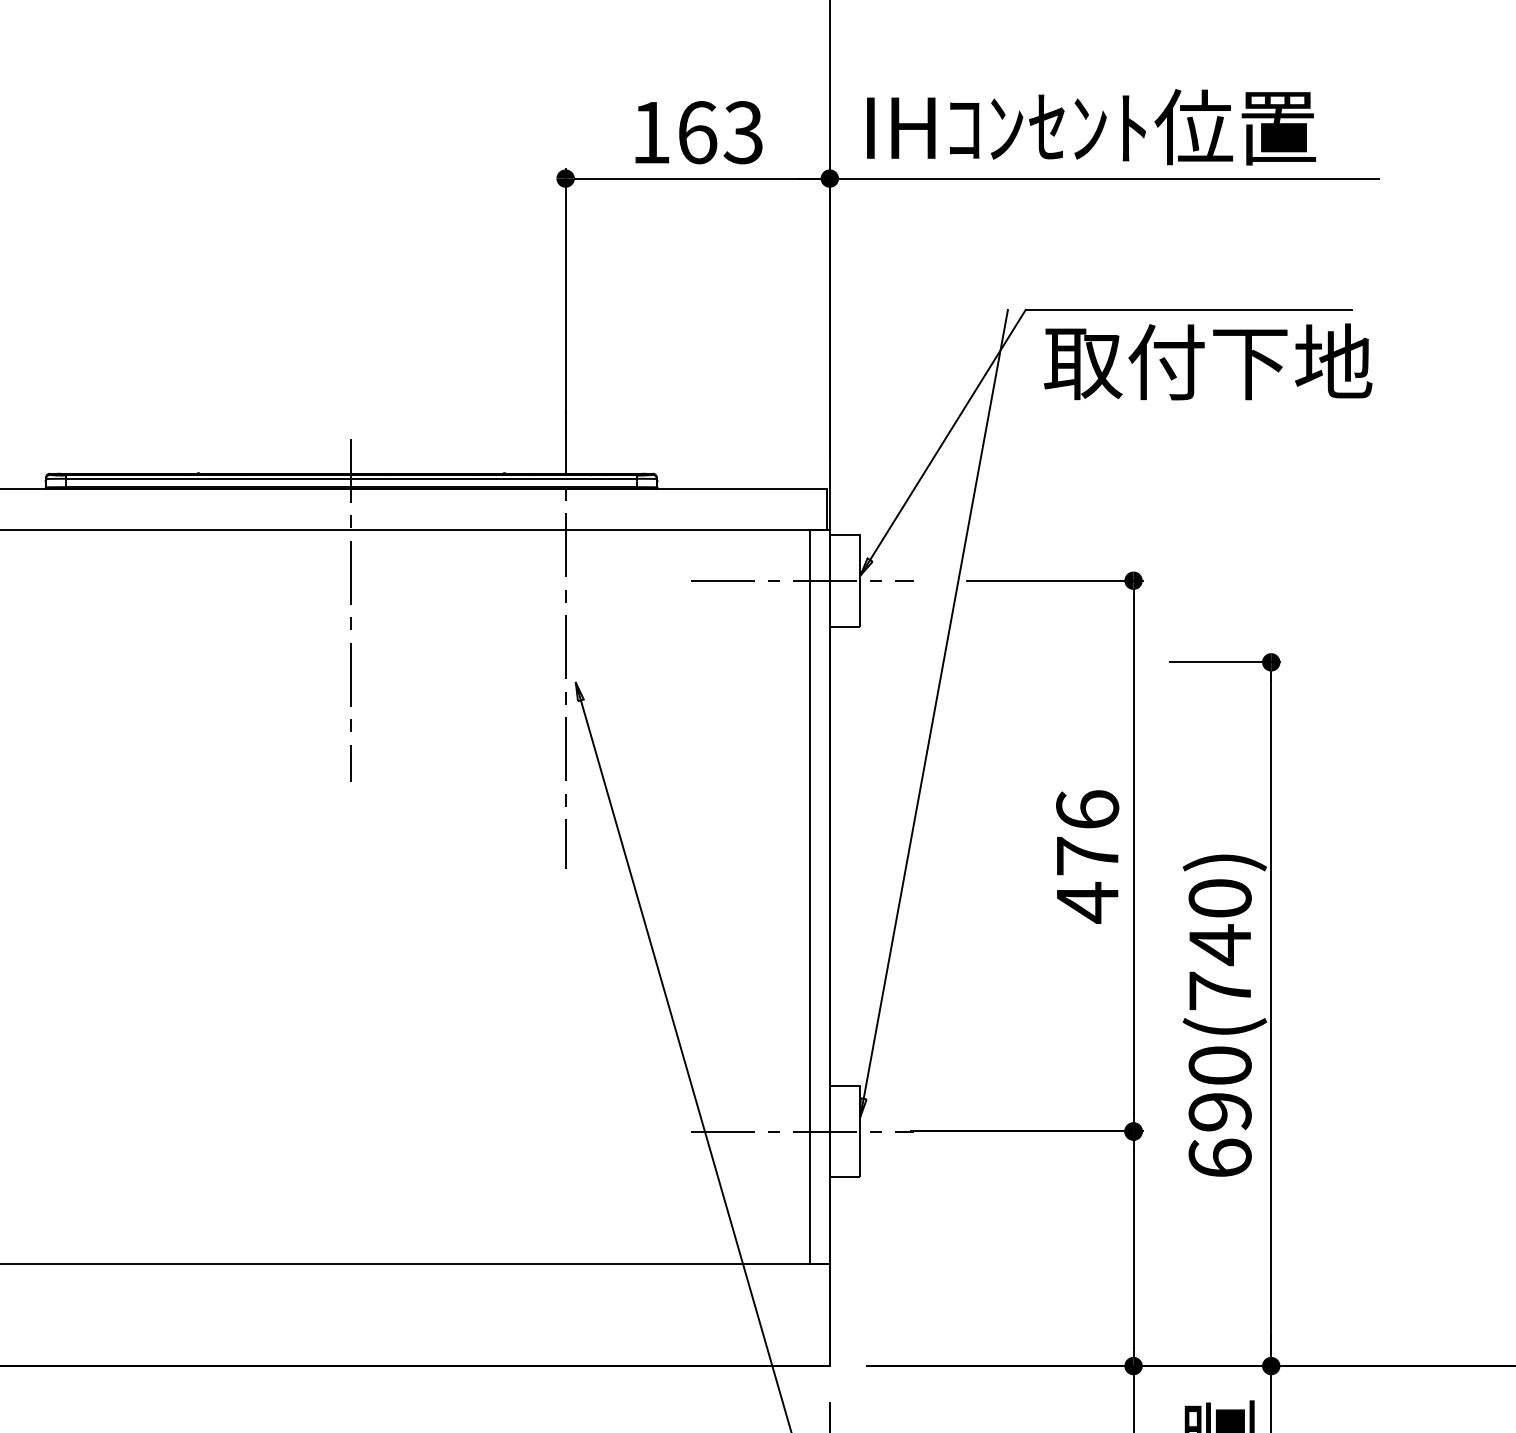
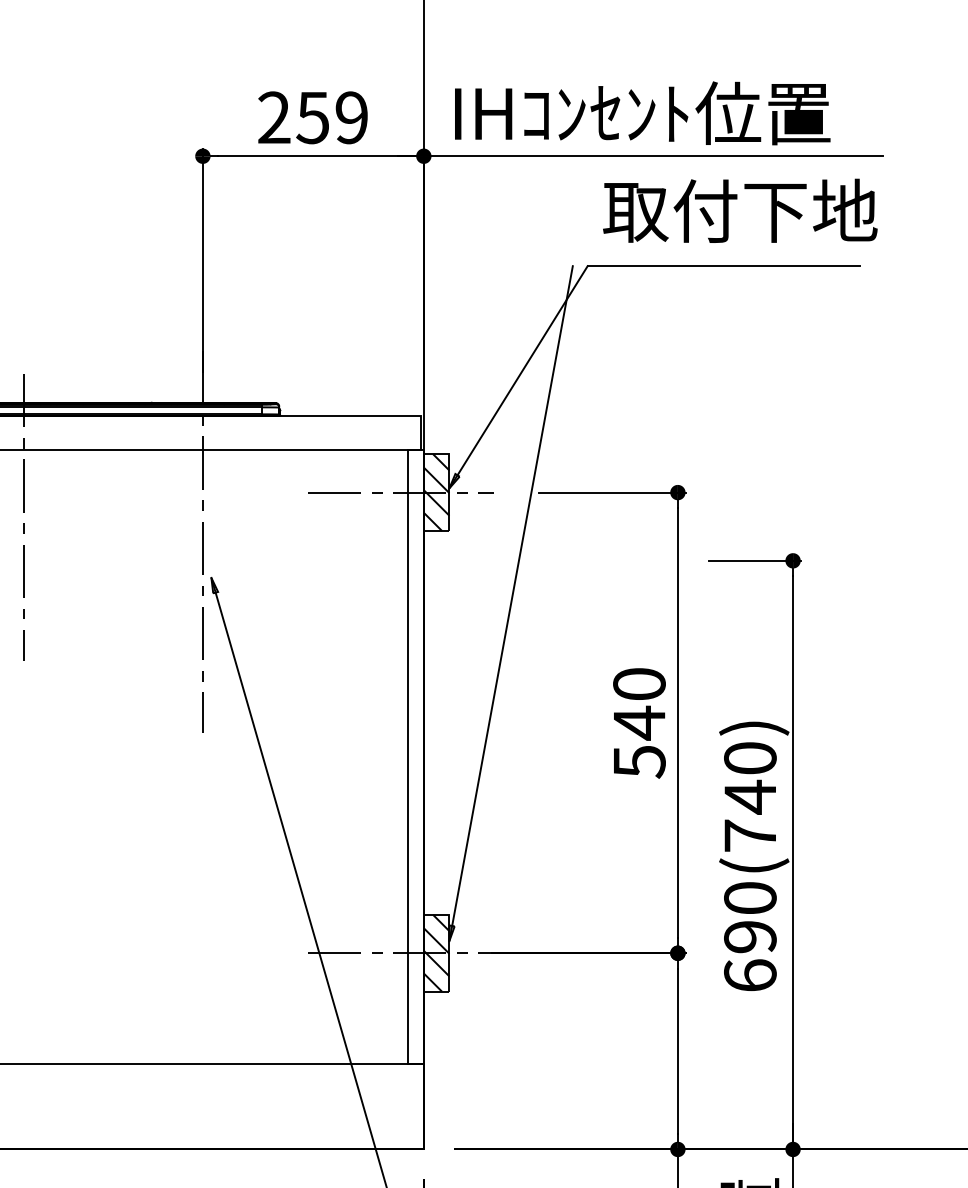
text: (696, 132) -> (312, 117), 163 -> 259
text: (1208, 361) -> (740, 210), moved
hatch: (844, 580) -> (436, 492), added
text: (1087, 856) -> (639, 723), 476 -> 540
hatch: (844, 1131) -> (436, 953), added

